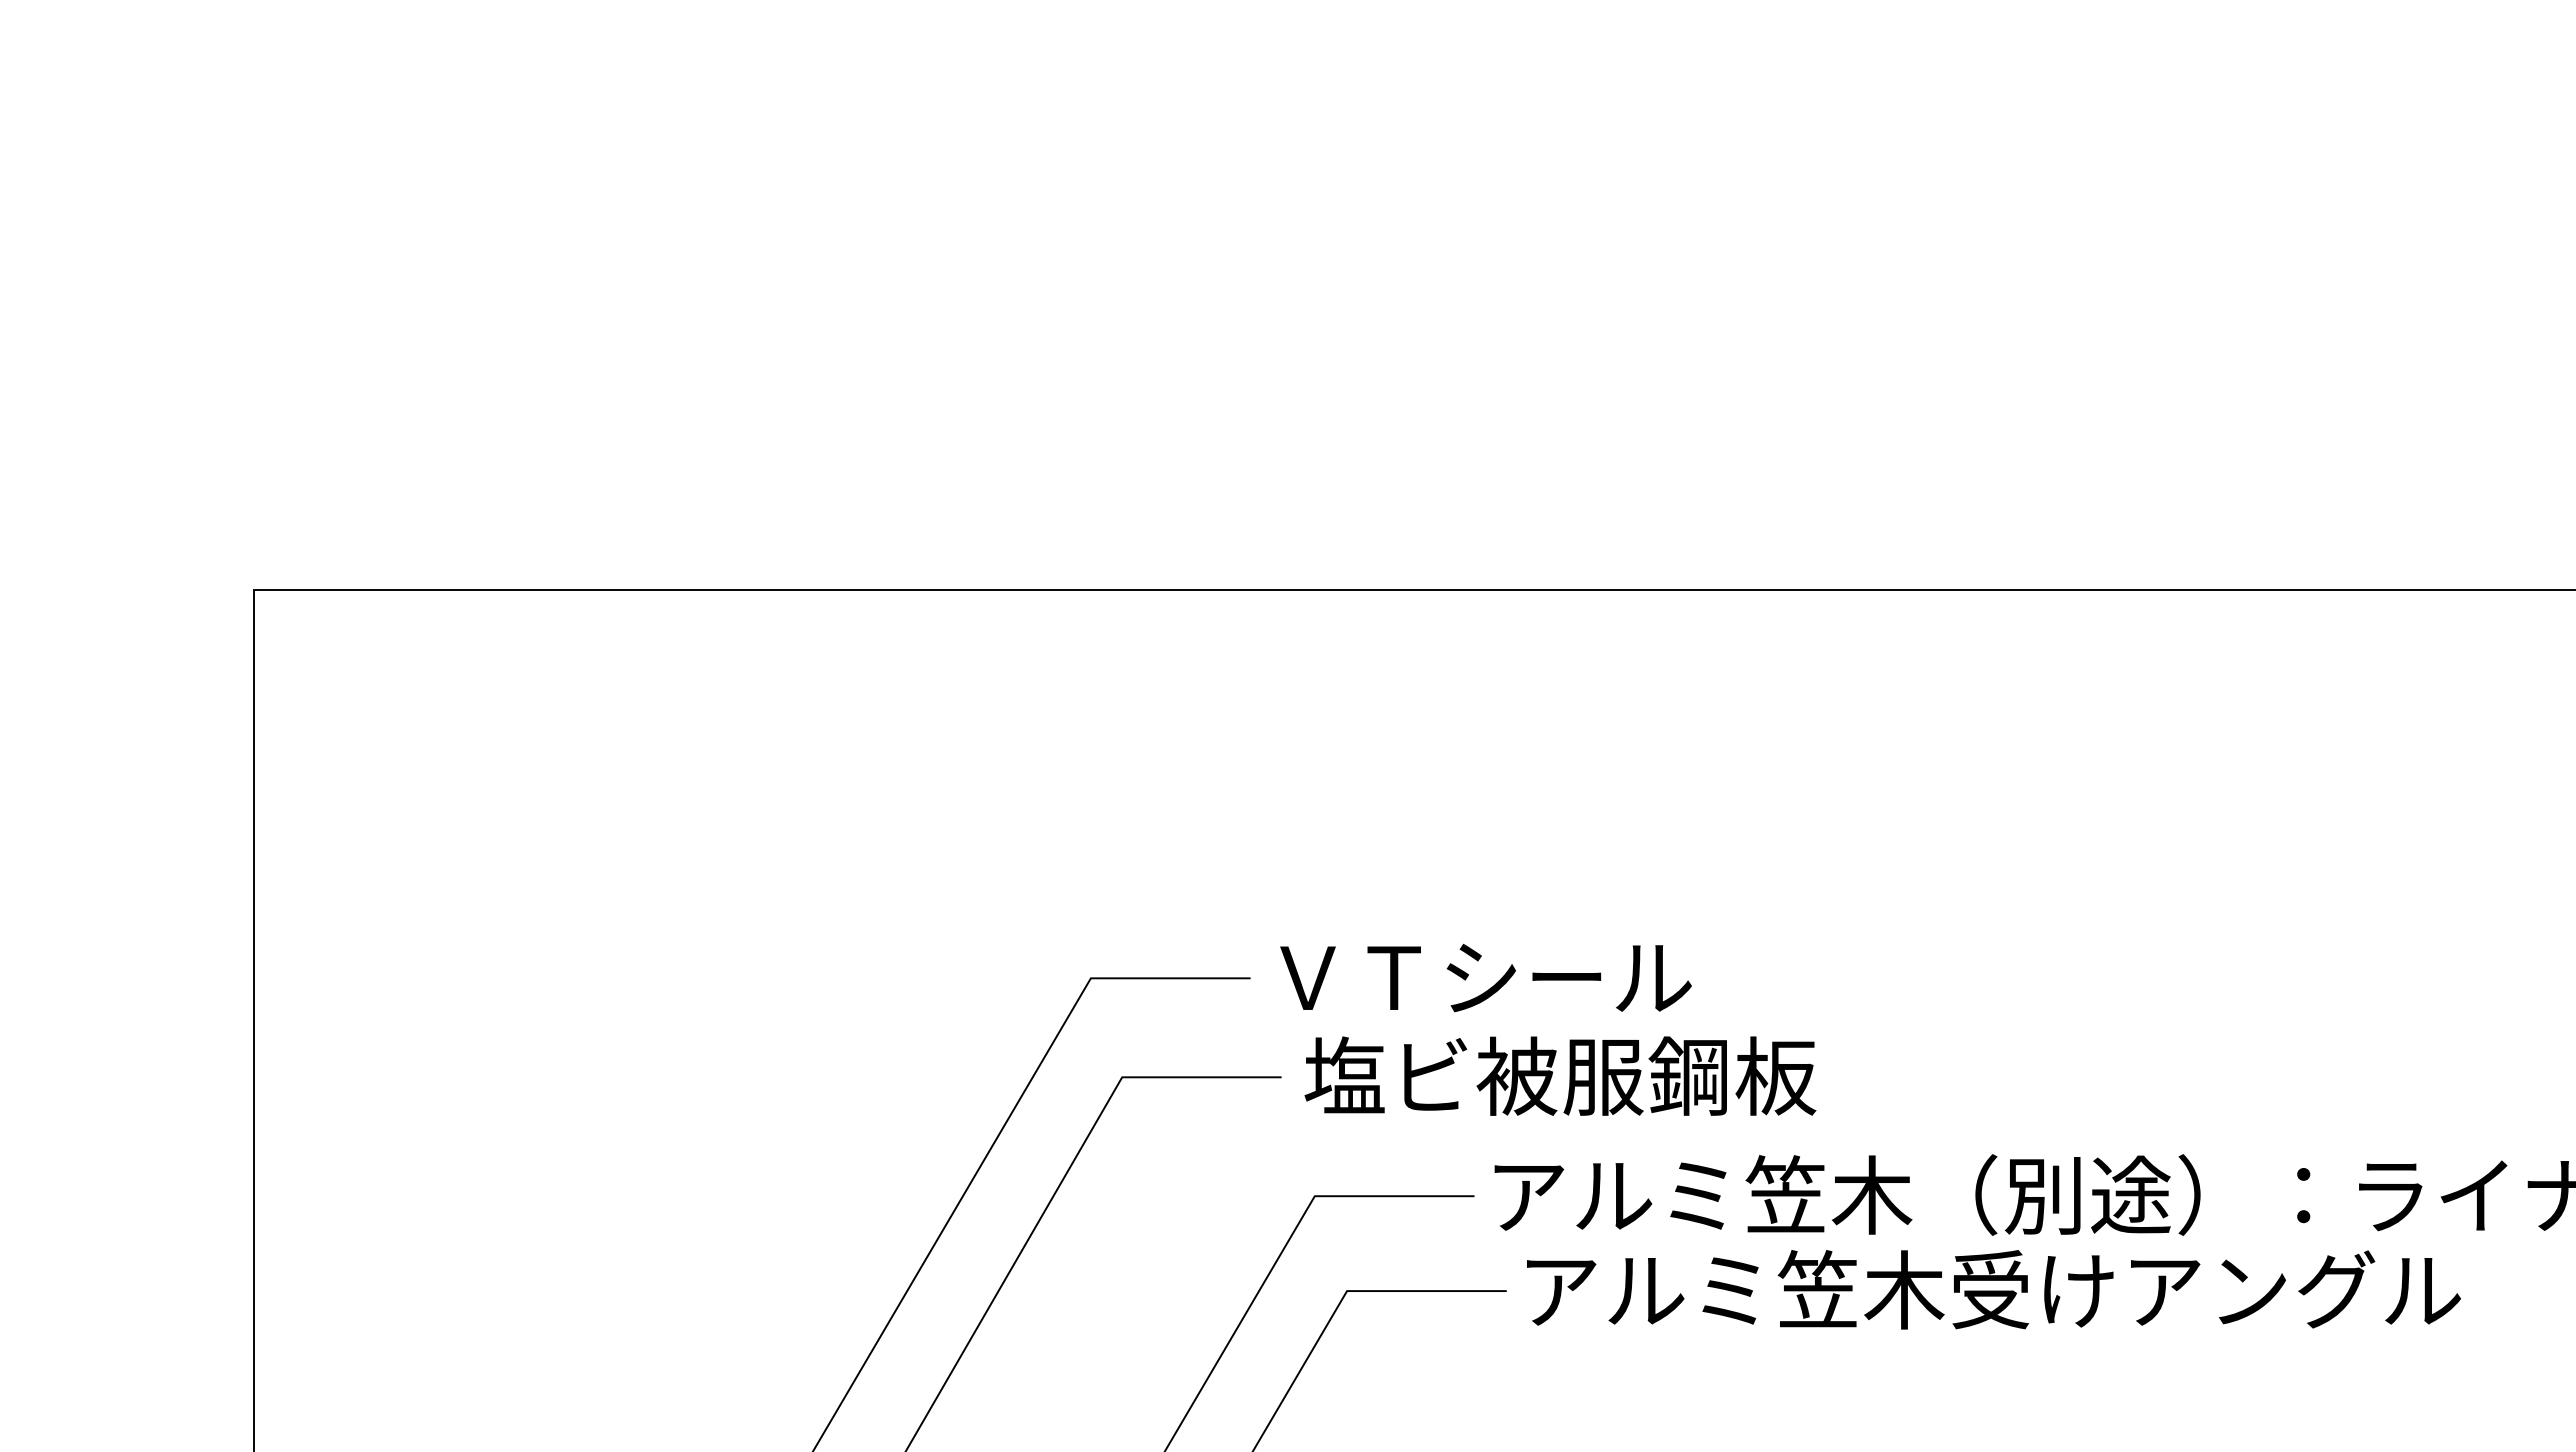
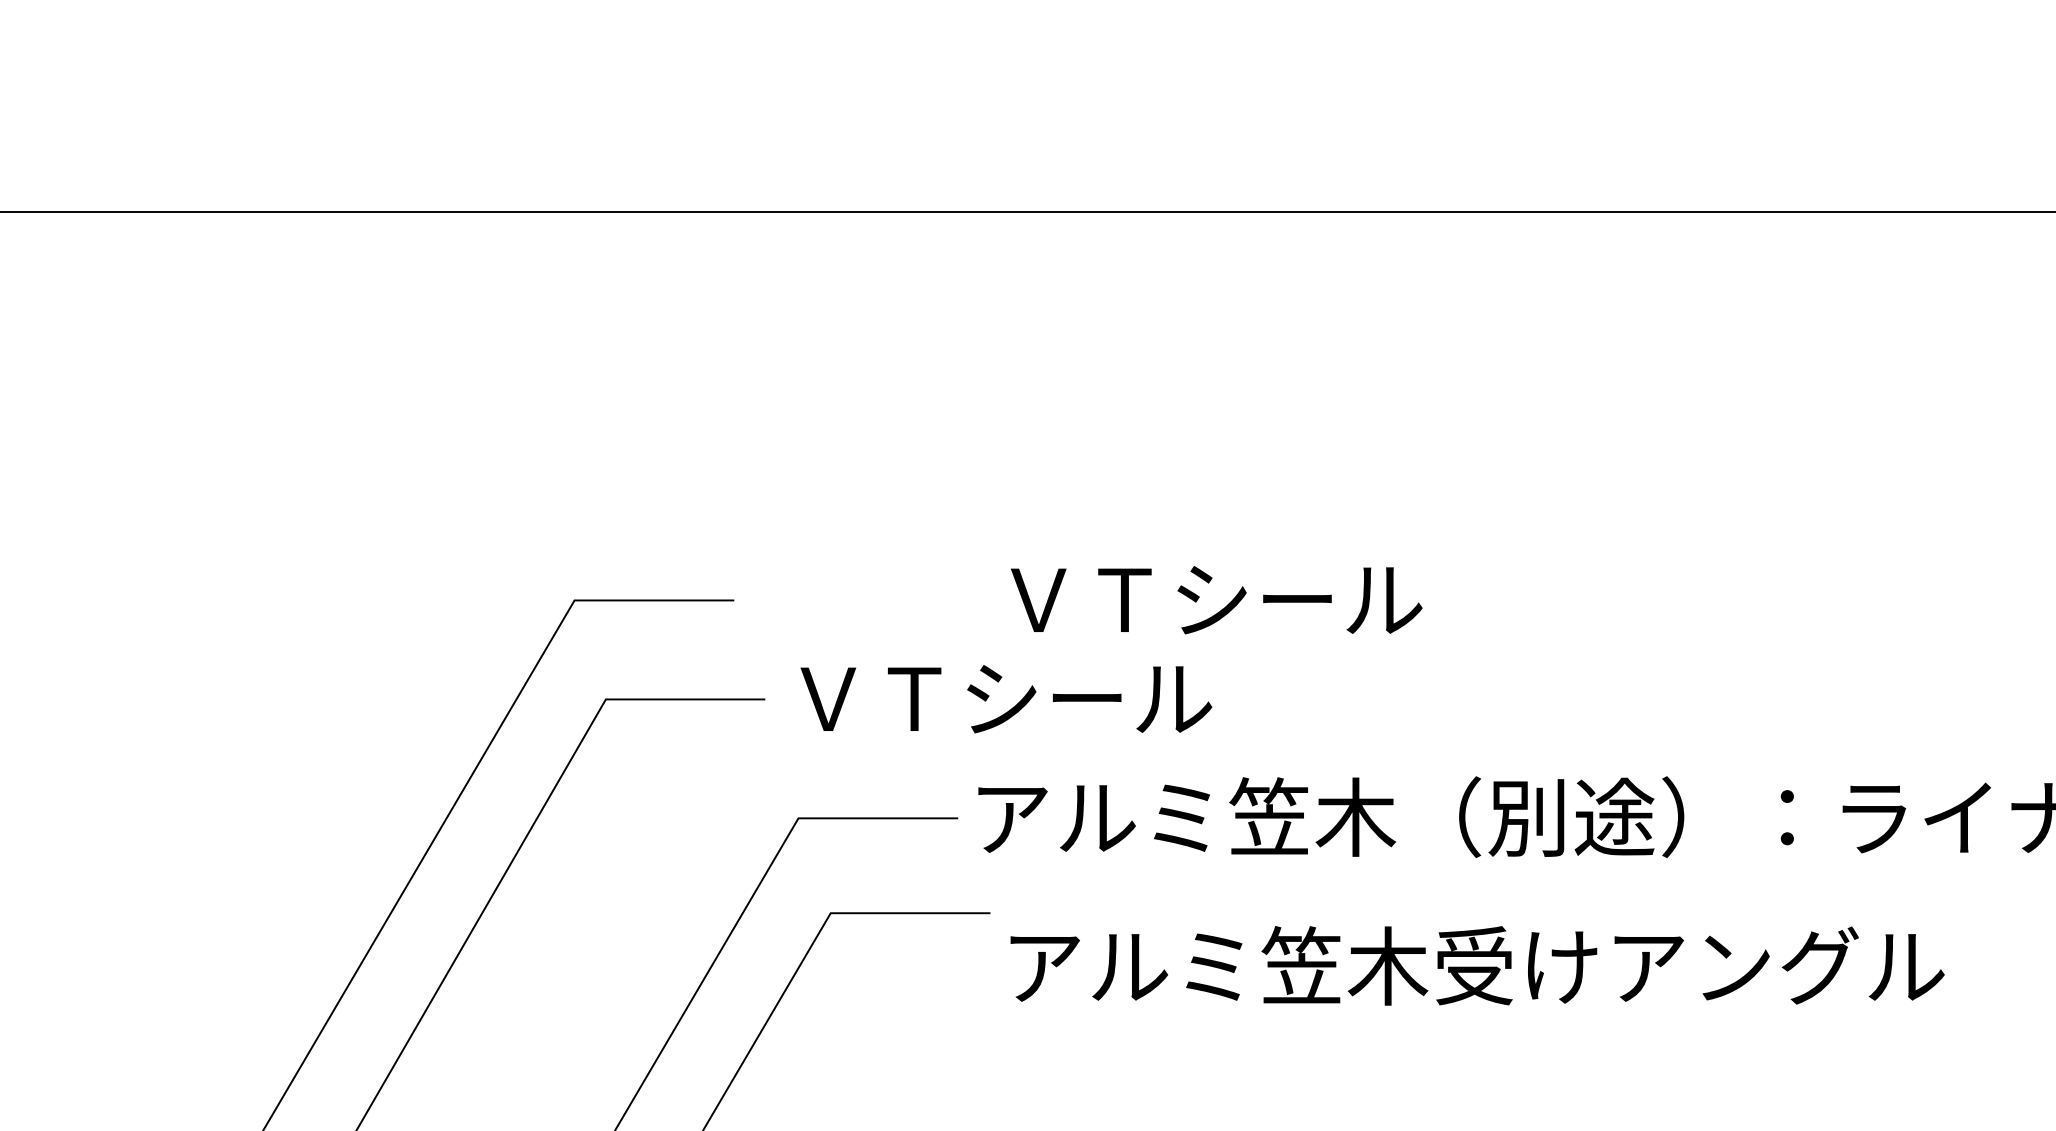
text: (1485, 977) -> (1216, 599), moved
text: (1560, 1075) -> (1044, 697), 塩ビ被服鋼板 -> ＶＴシール
text: (1993, 1289) -> (1477, 965), moved

